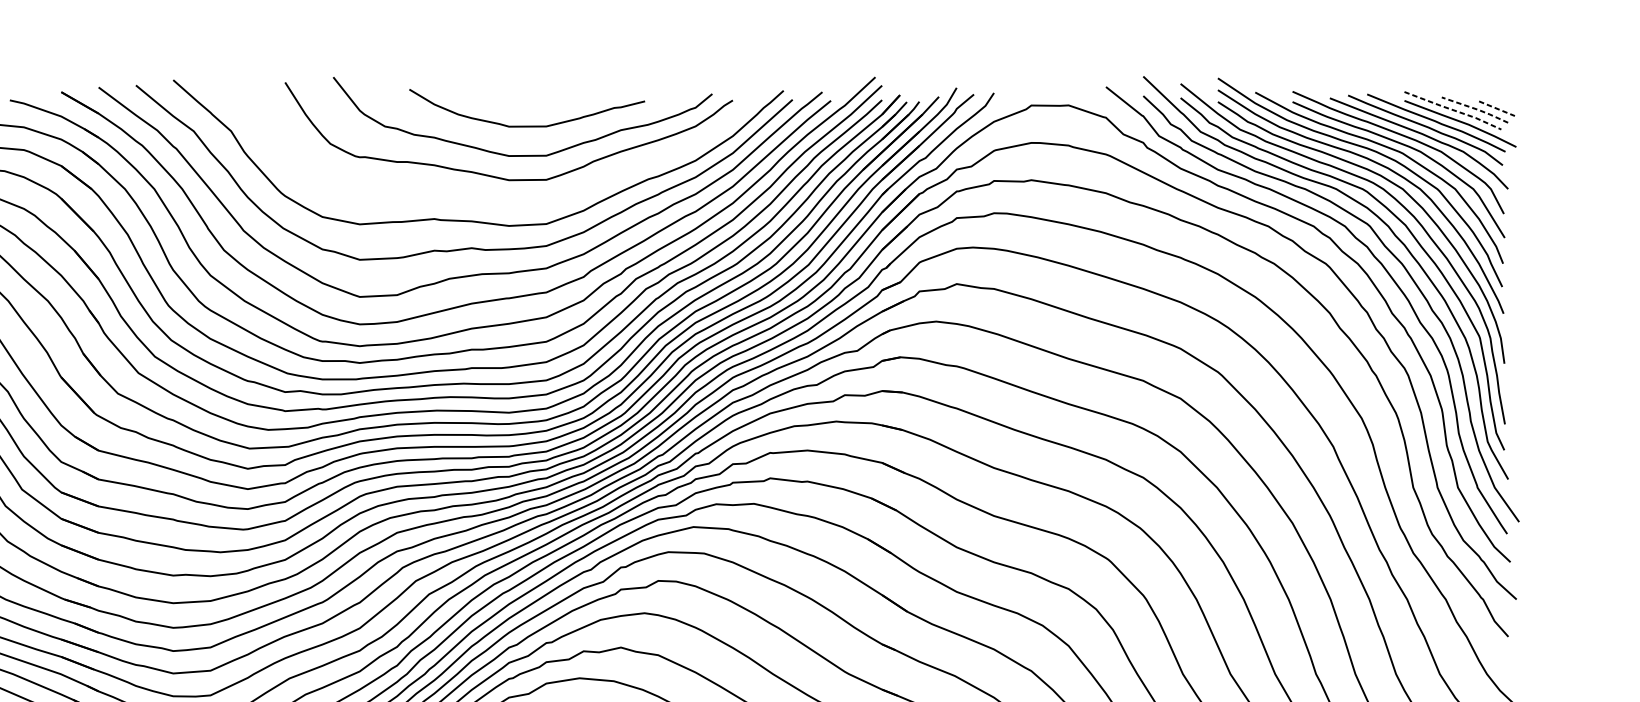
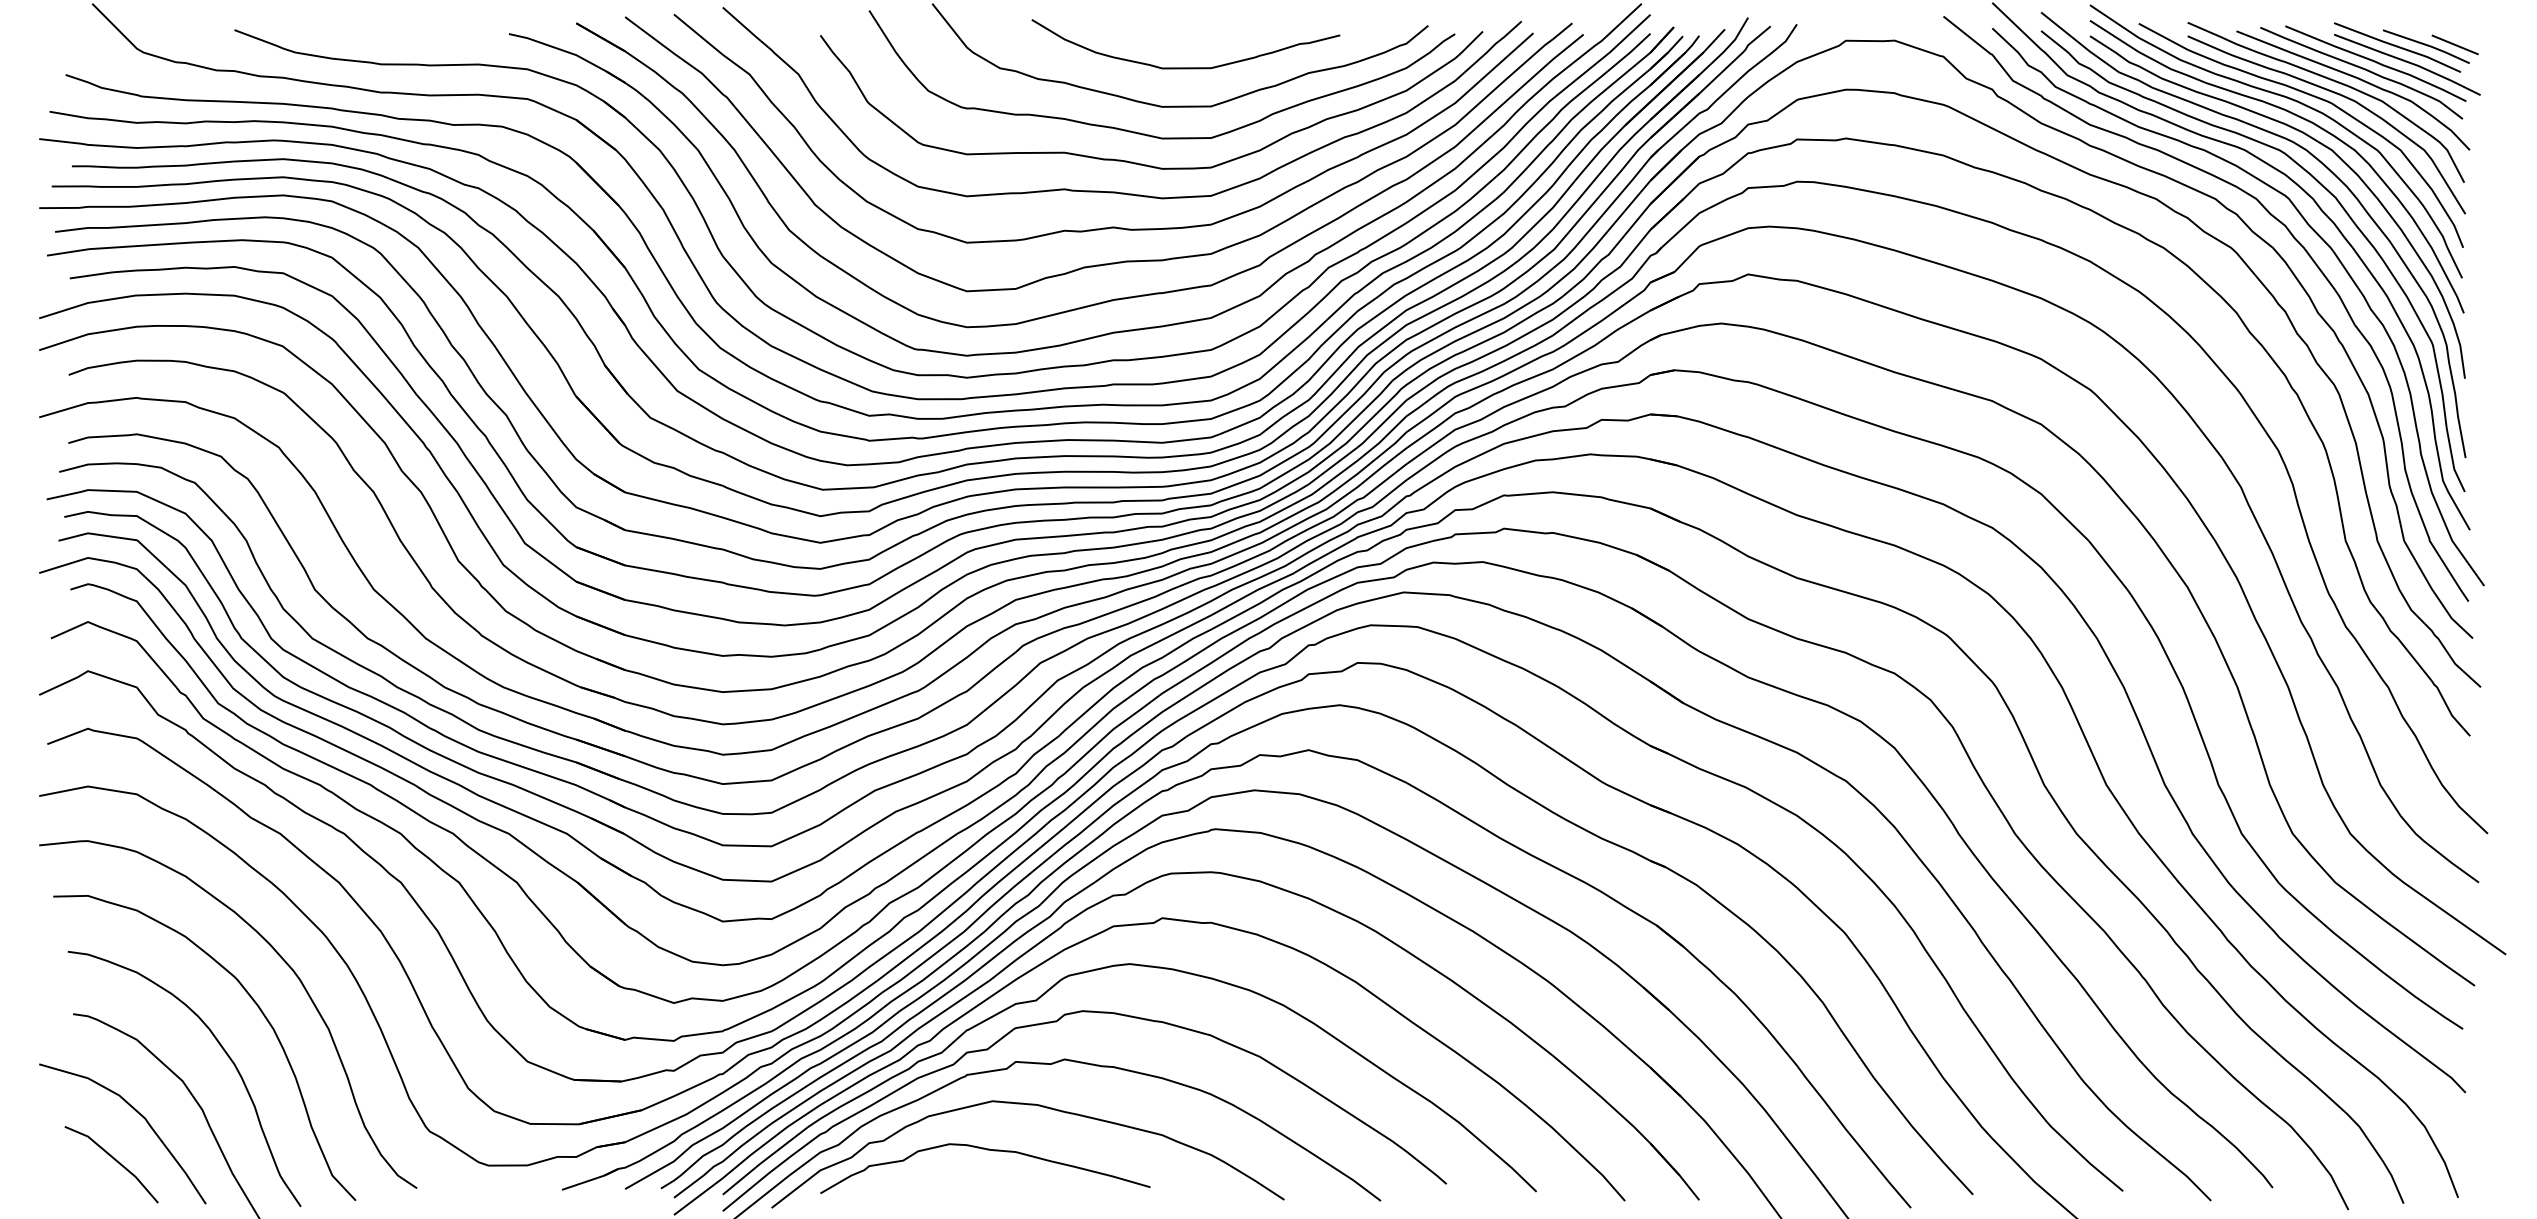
line: (1453, 109) -> (2398, 46), dashed -> solid
line: (1476, 109) -> (2428, 45), dashed -> solid
line: (1497, 109) -> (2455, 45), dashed -> solid
curve: (490, 198) -> (1137, 162), added

